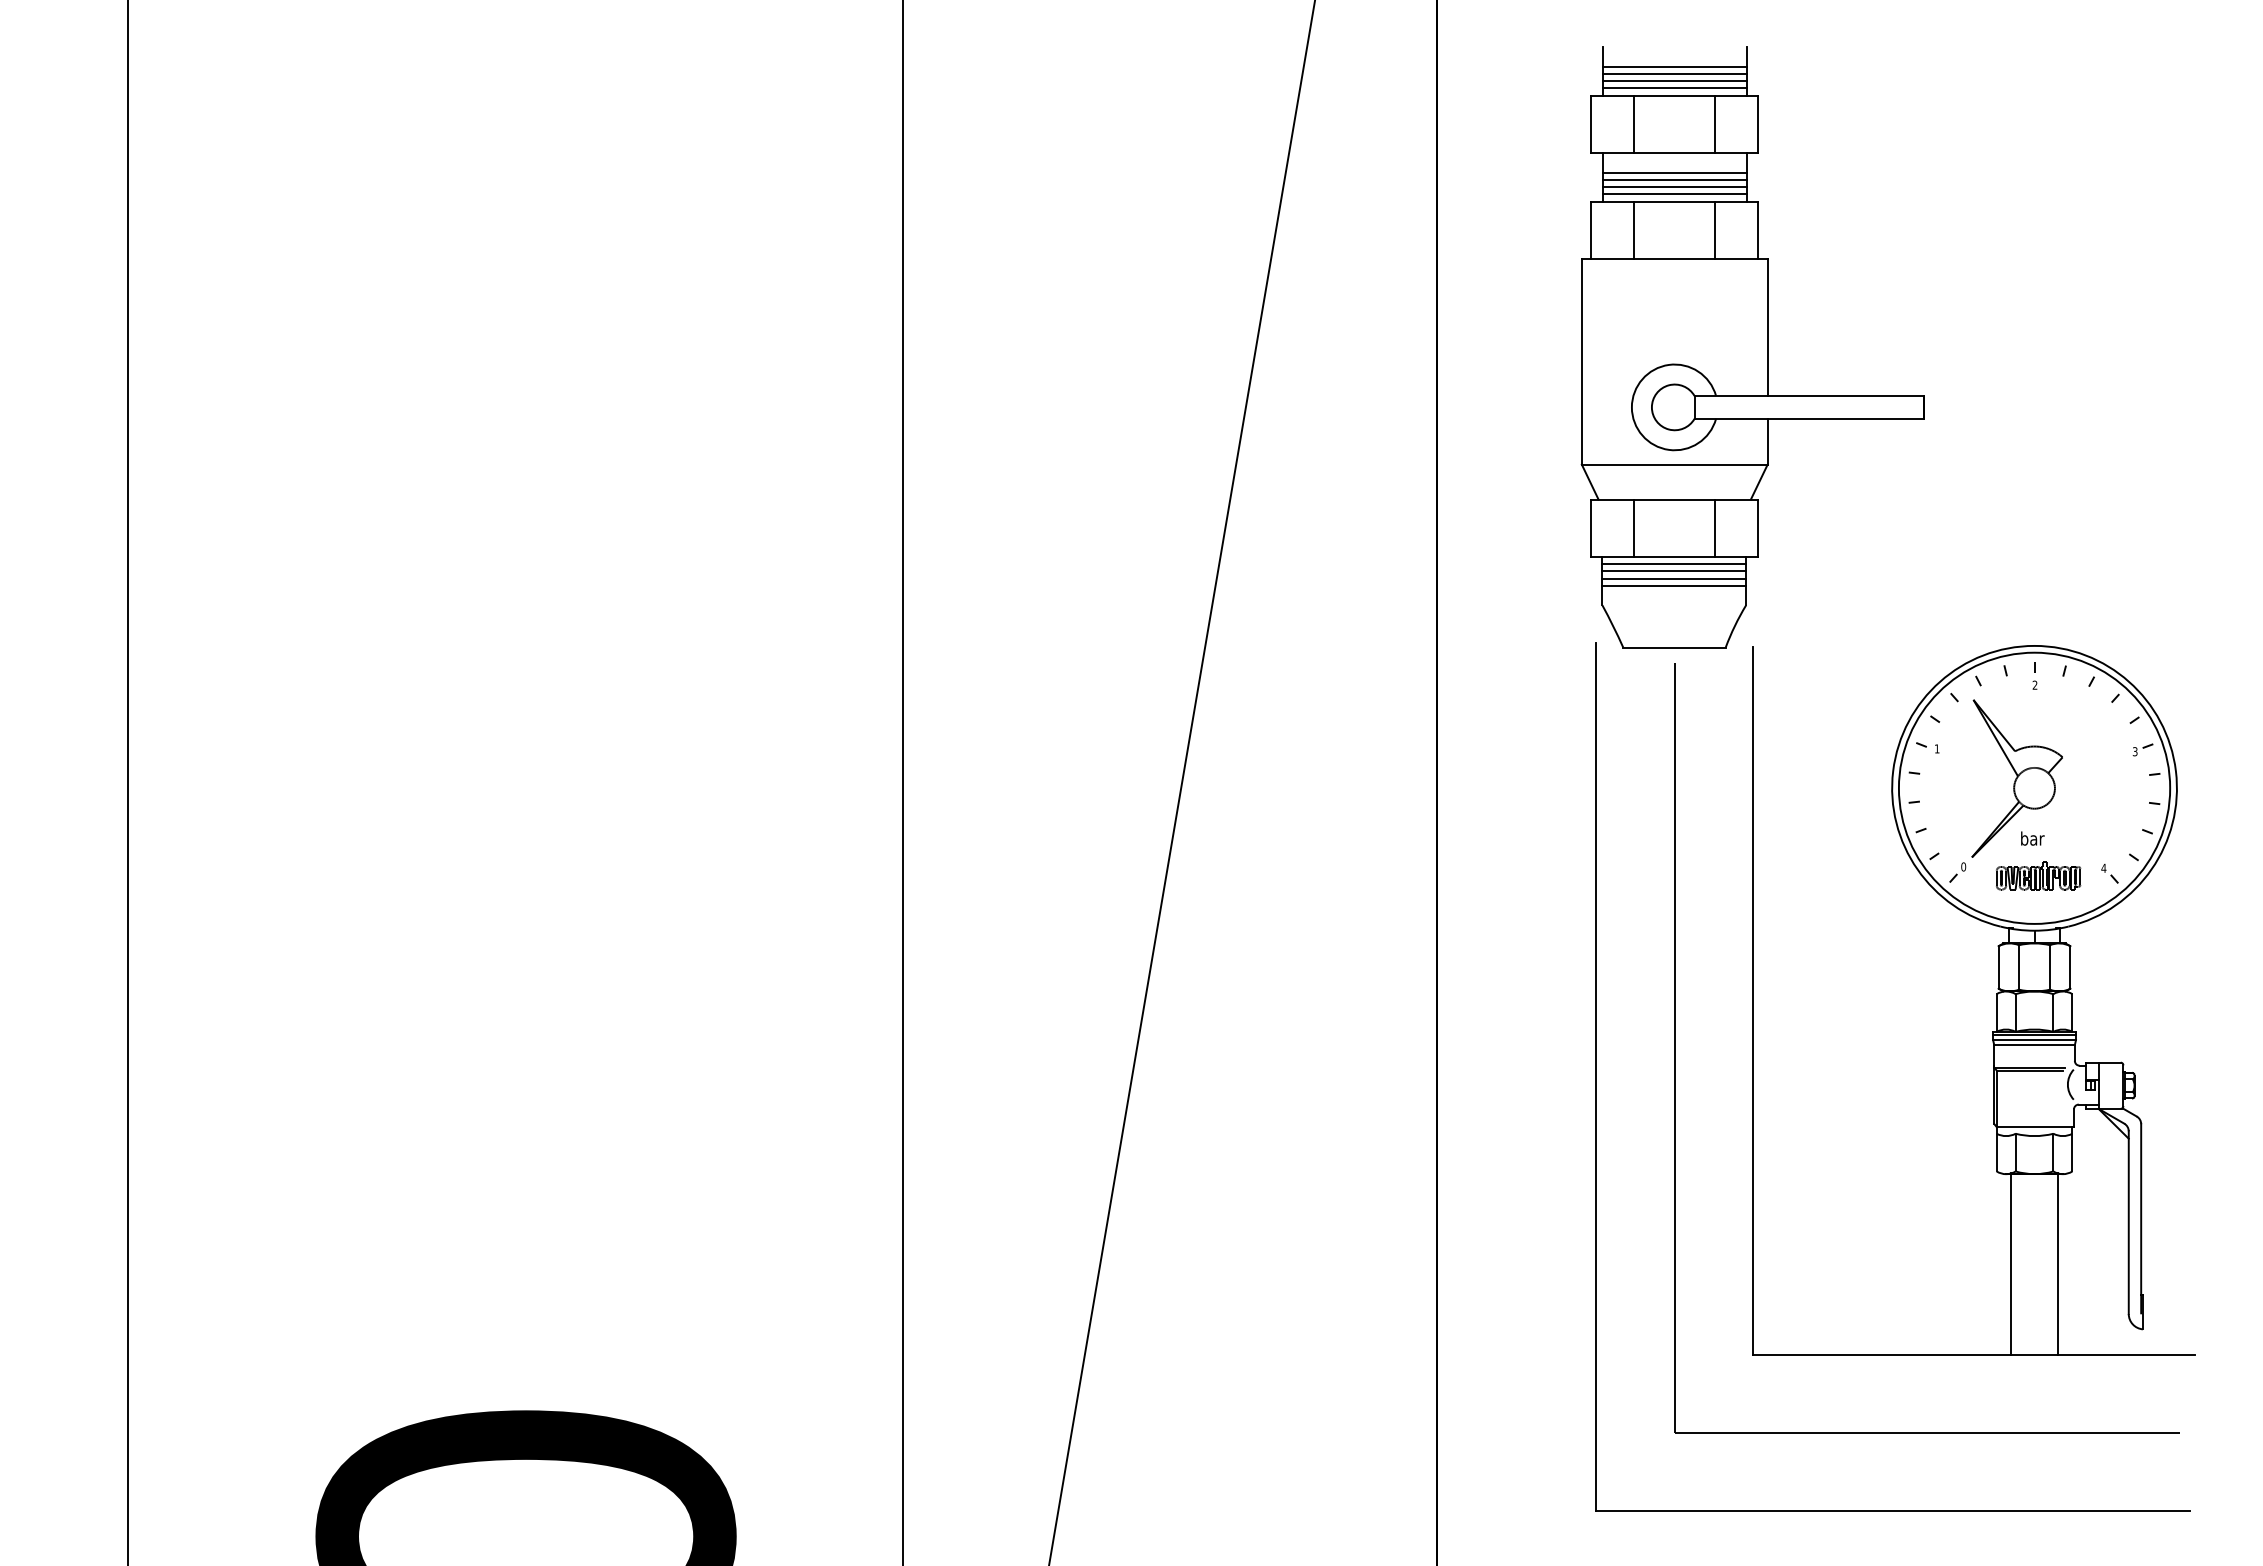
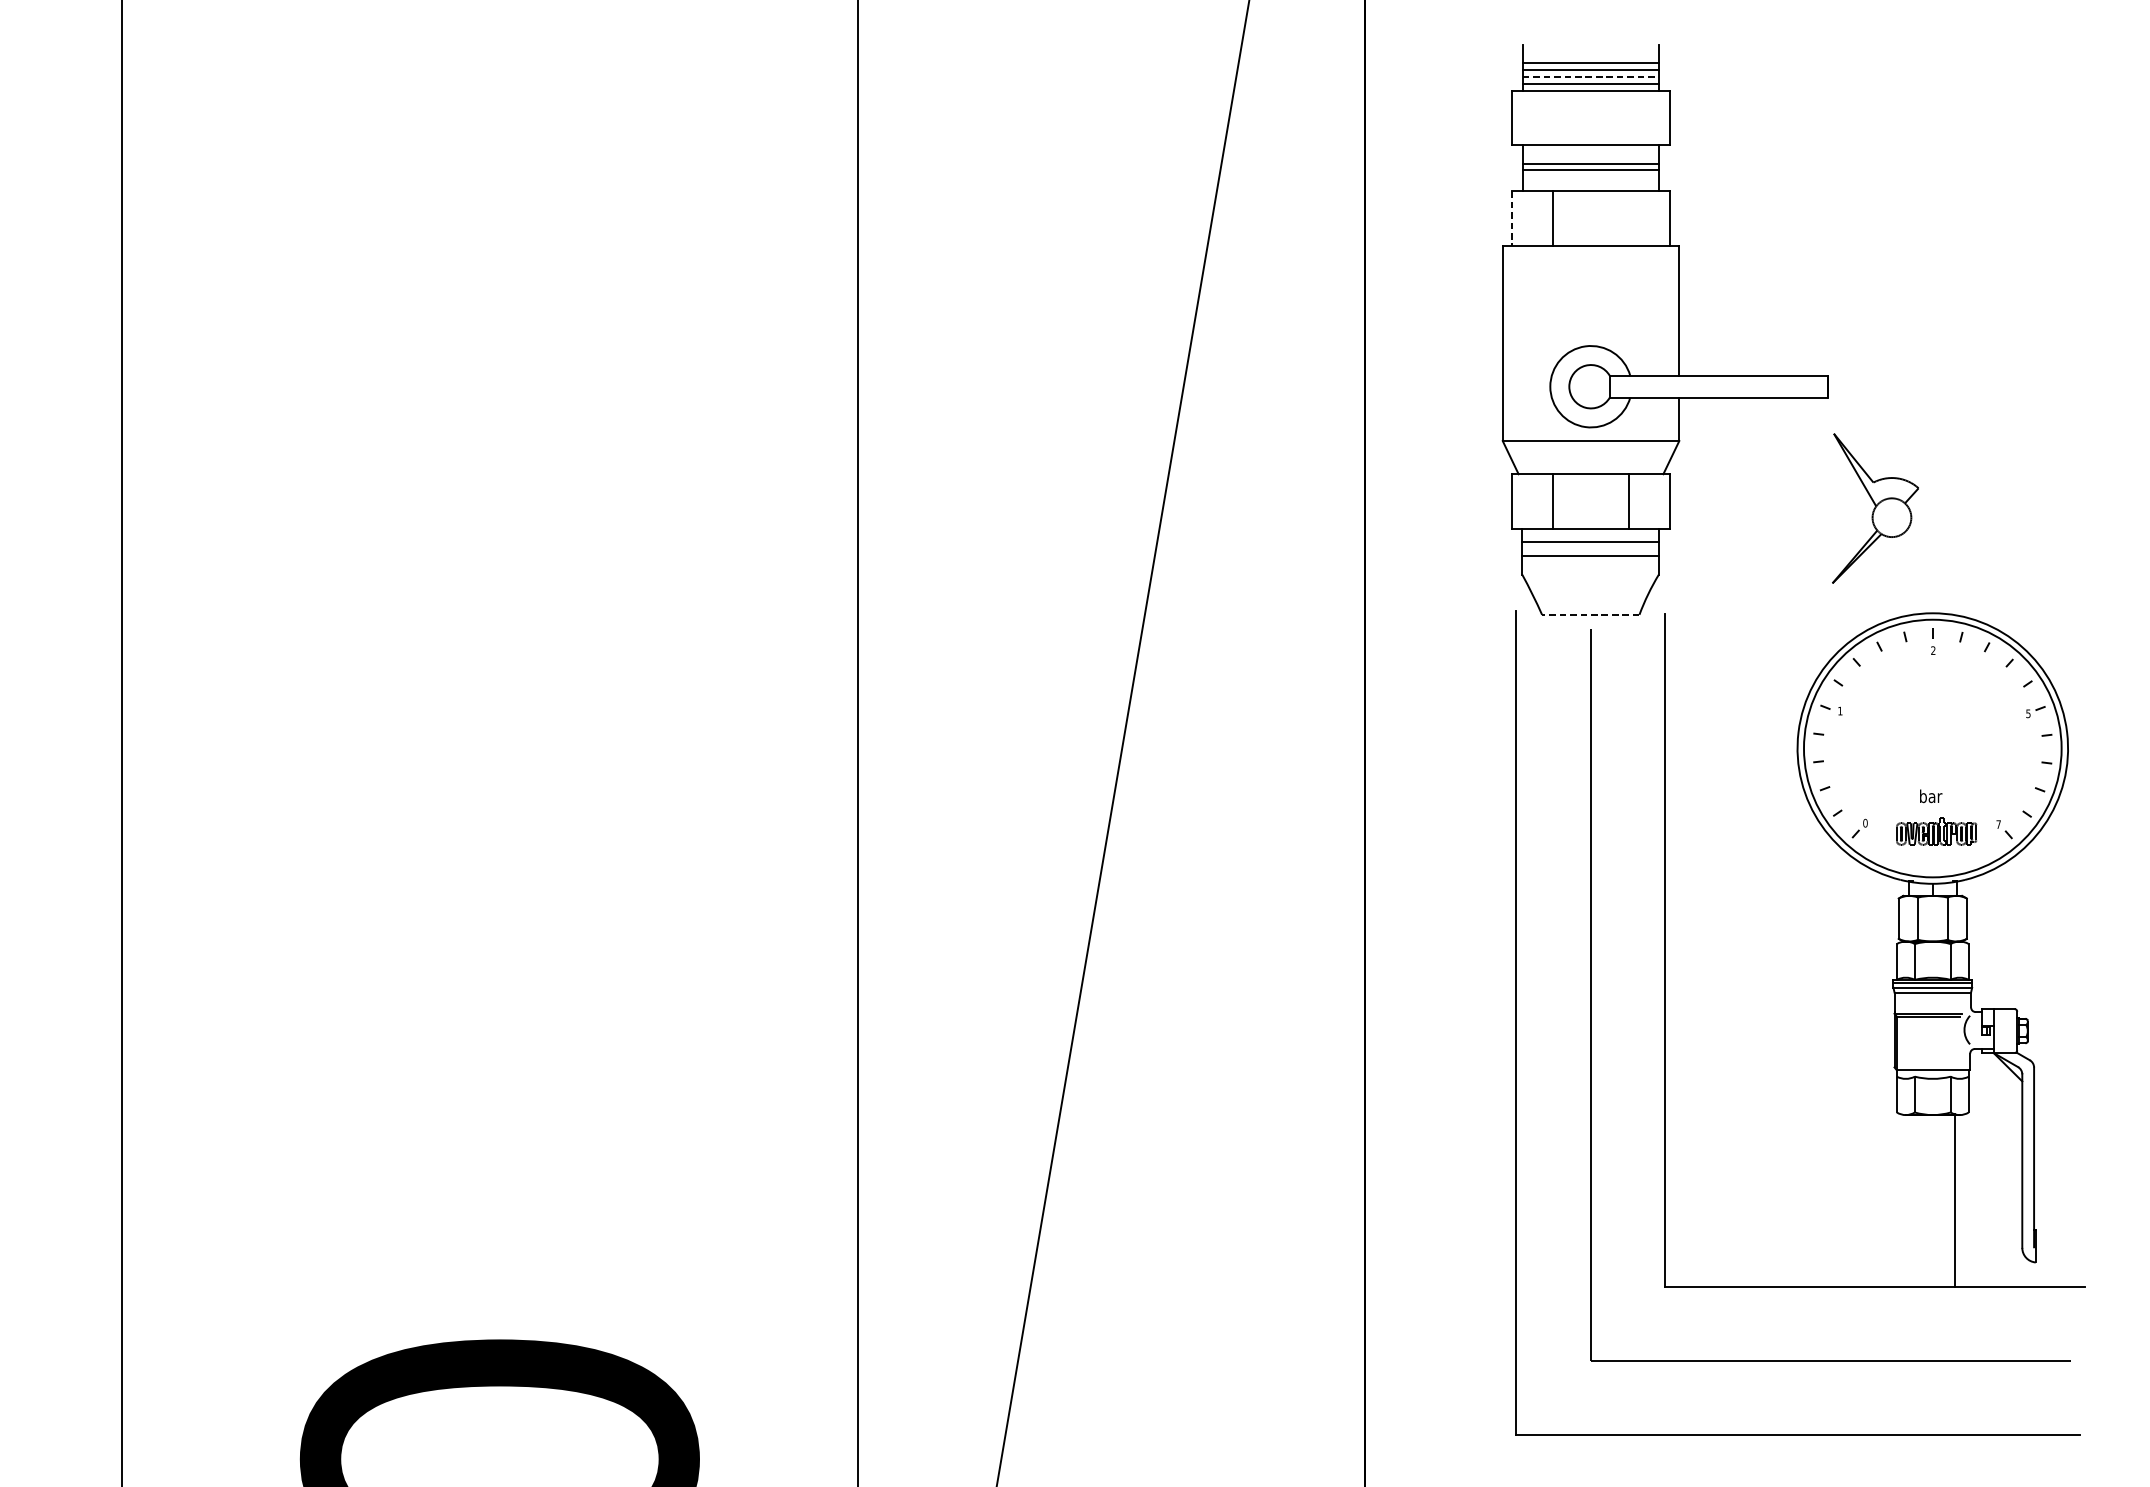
line: (1674, 81) -> (1590, 77), solid -> dashed
line: (1634, 123) -> (1552, 117), removed
line: (1715, 123) -> (1629, 117), removed
line: (1674, 186) -> (1590, 176), removed
line: (1674, 194) -> (1590, 184), removed
line: (1715, 229) -> (1629, 217), removed
line: (1591, 230) -> (1511, 218), solid -> dashed
line: (1674, 564) -> (1590, 535), removed
line: (1674, 578) -> (1590, 549), removed
line: (1674, 647) -> (1590, 614), solid -> dashed
text: (2135, 750) -> (2028, 712), 3 -> 5
part: (2016, 778) -> (1874, 508), moved
text: (2103, 867) -> (1998, 823), 4 -> 7
line: (2011, 1263) -> (1910, 1199), removed

